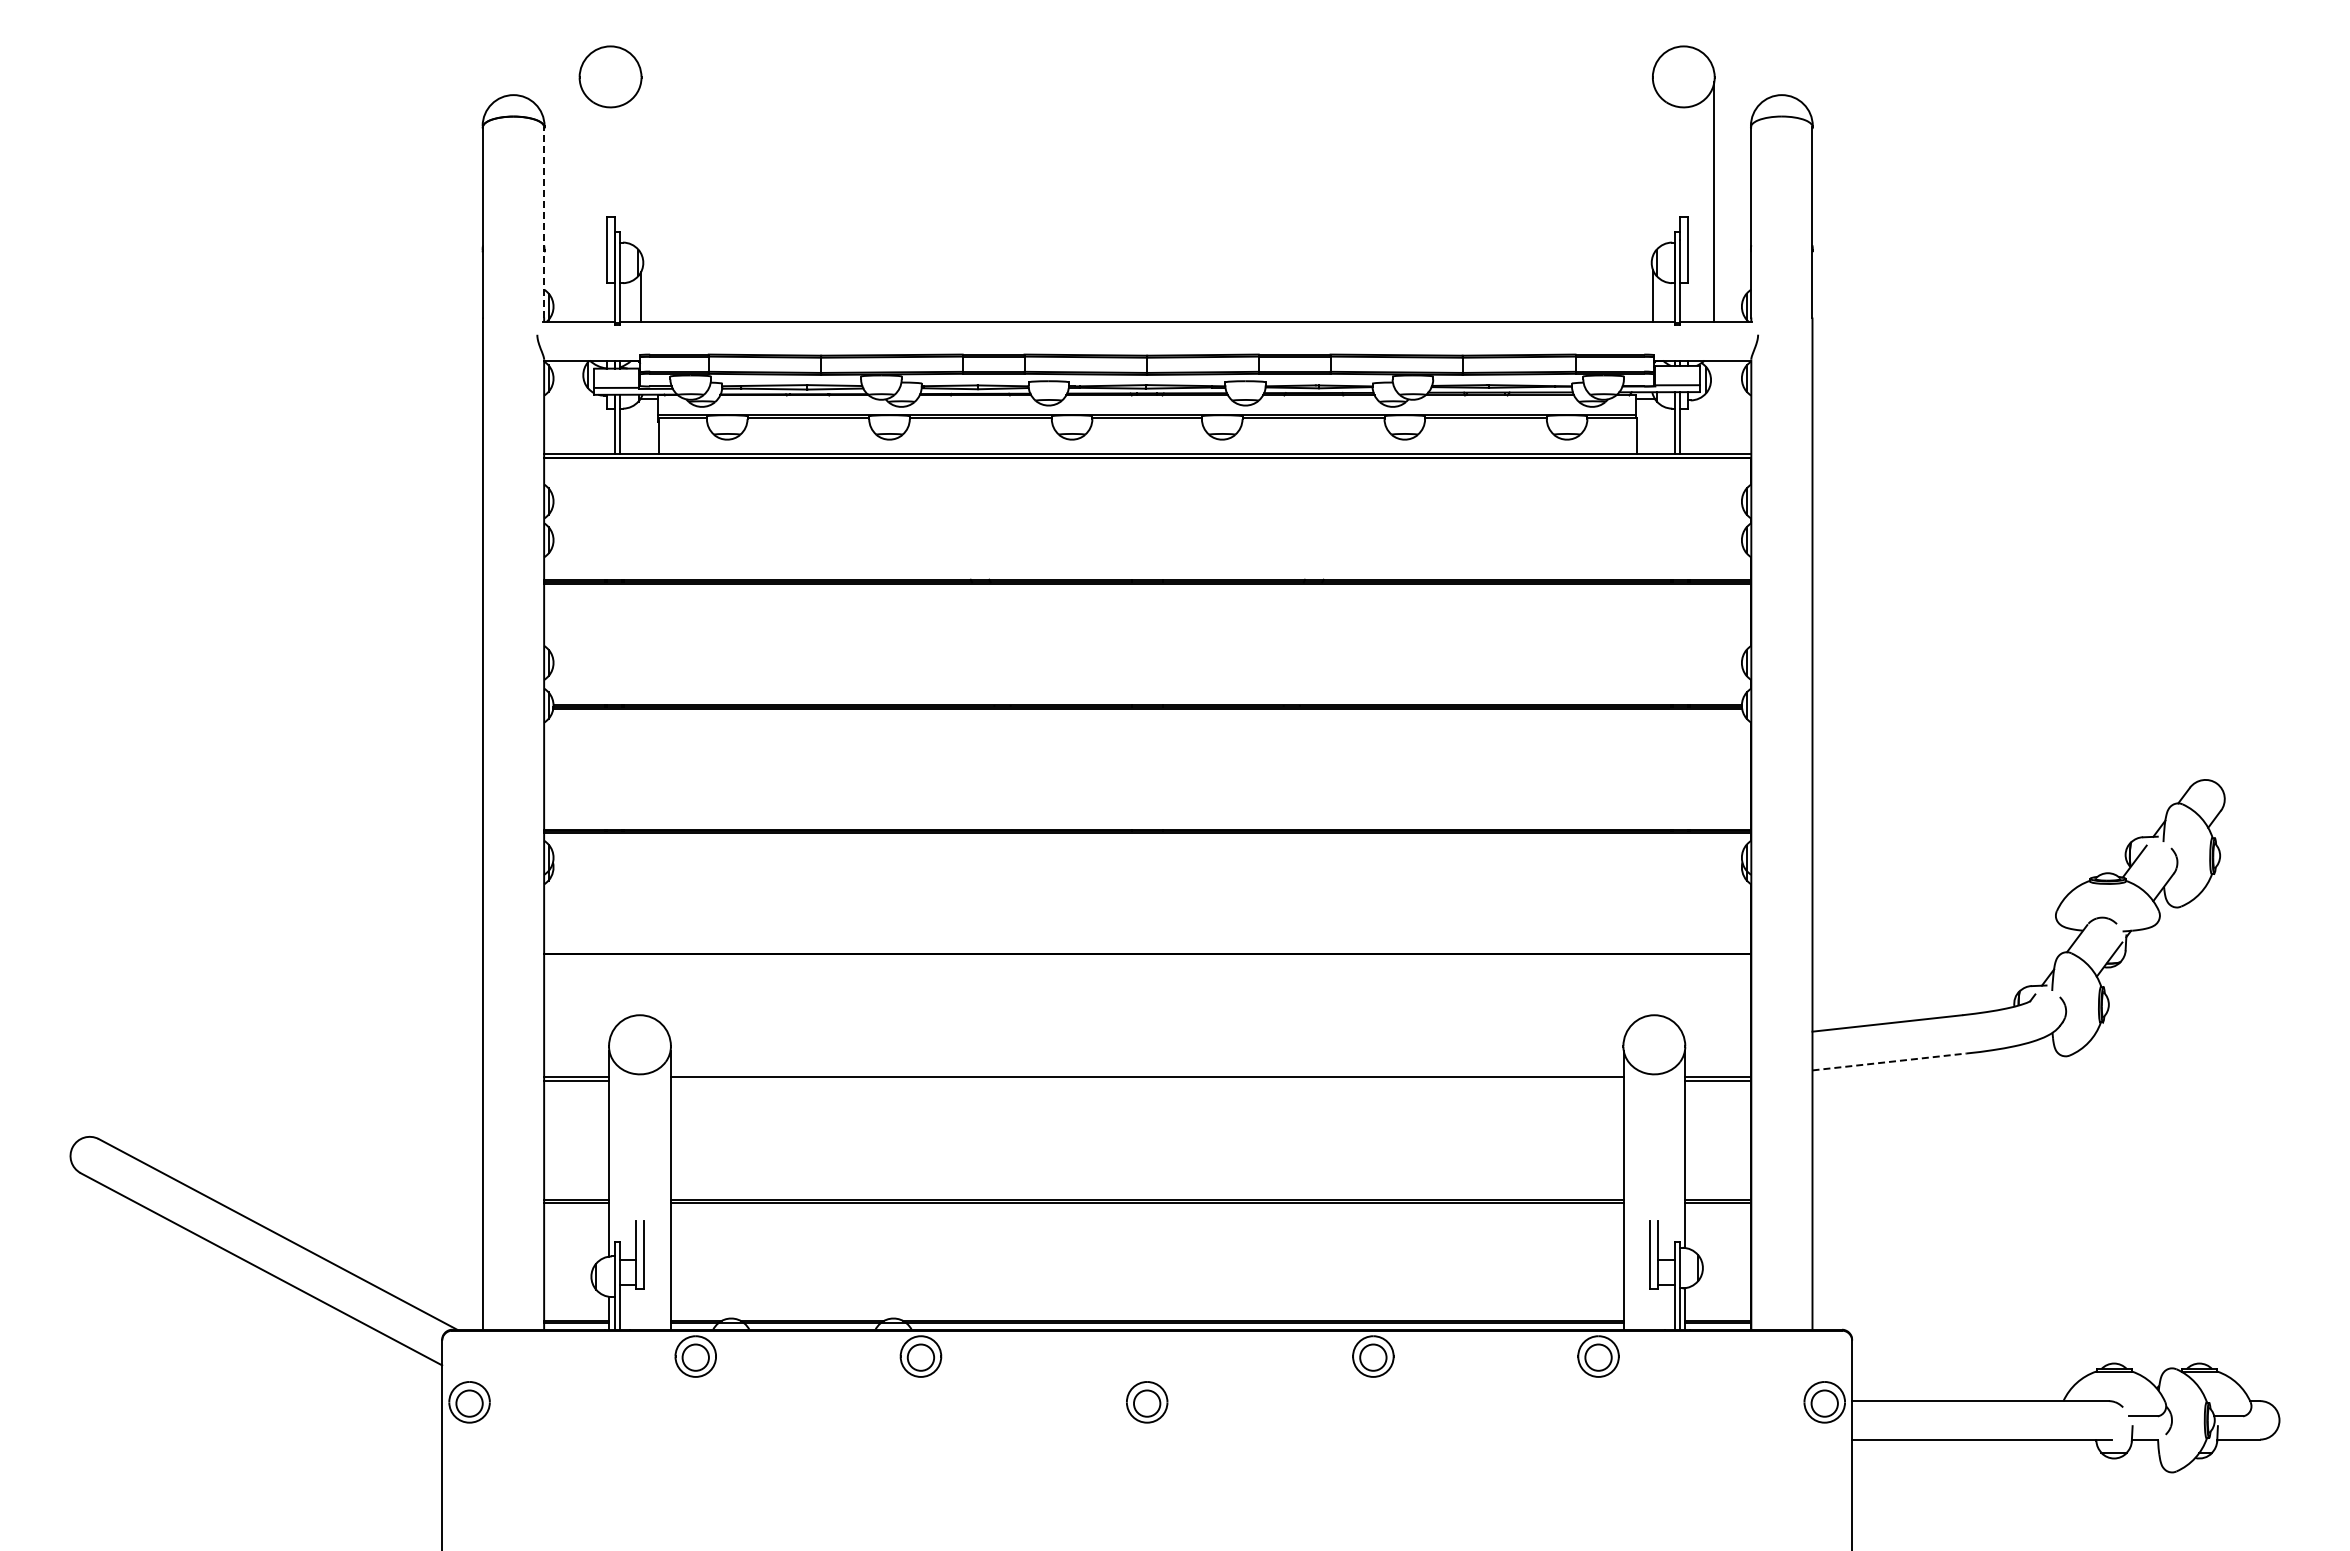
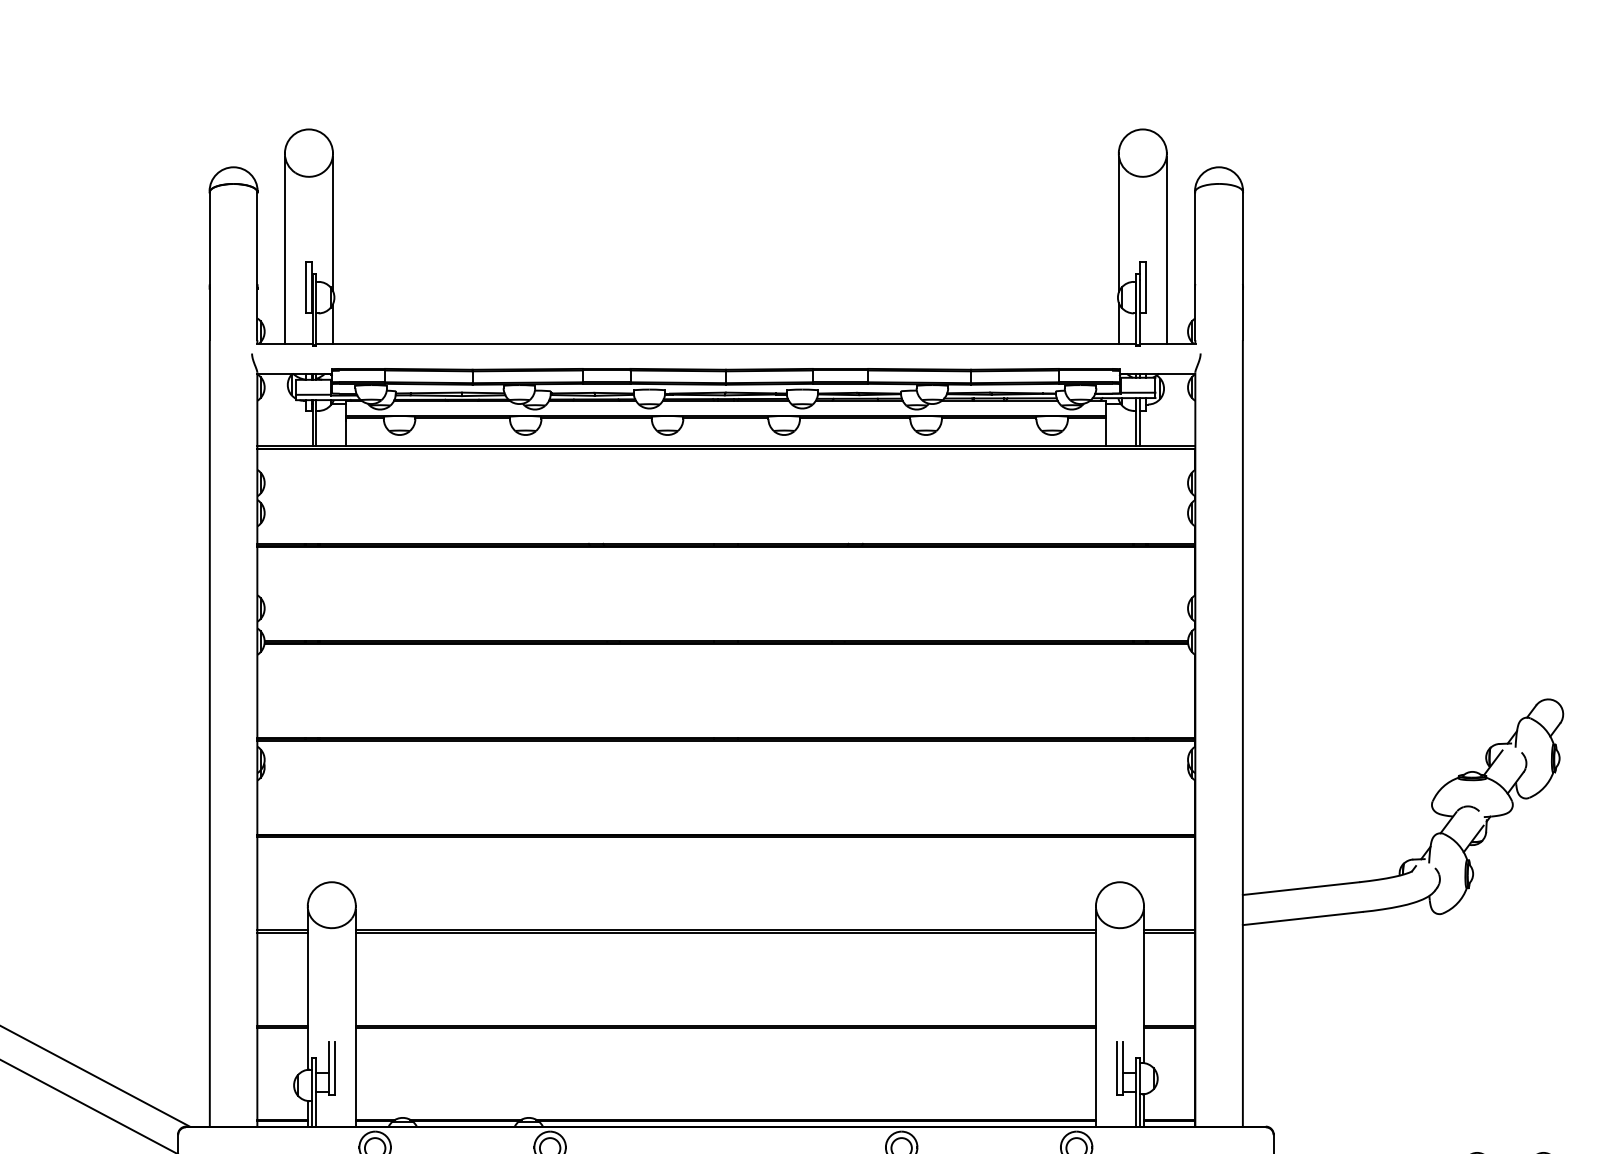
line: (641, 167) -> (333, 223), added
line: (1653, 168) -> (1119, 224), added
line: (580, 202) -> (285, 250), added
line: (544, 221) -> (257, 265), dashed -> solid
line: (1147, 957) -> (726, 837), added
line: (1889, 1061) -> (1302, 918), dashed -> solid
line: (1146, 1080) -> (725, 932), added

